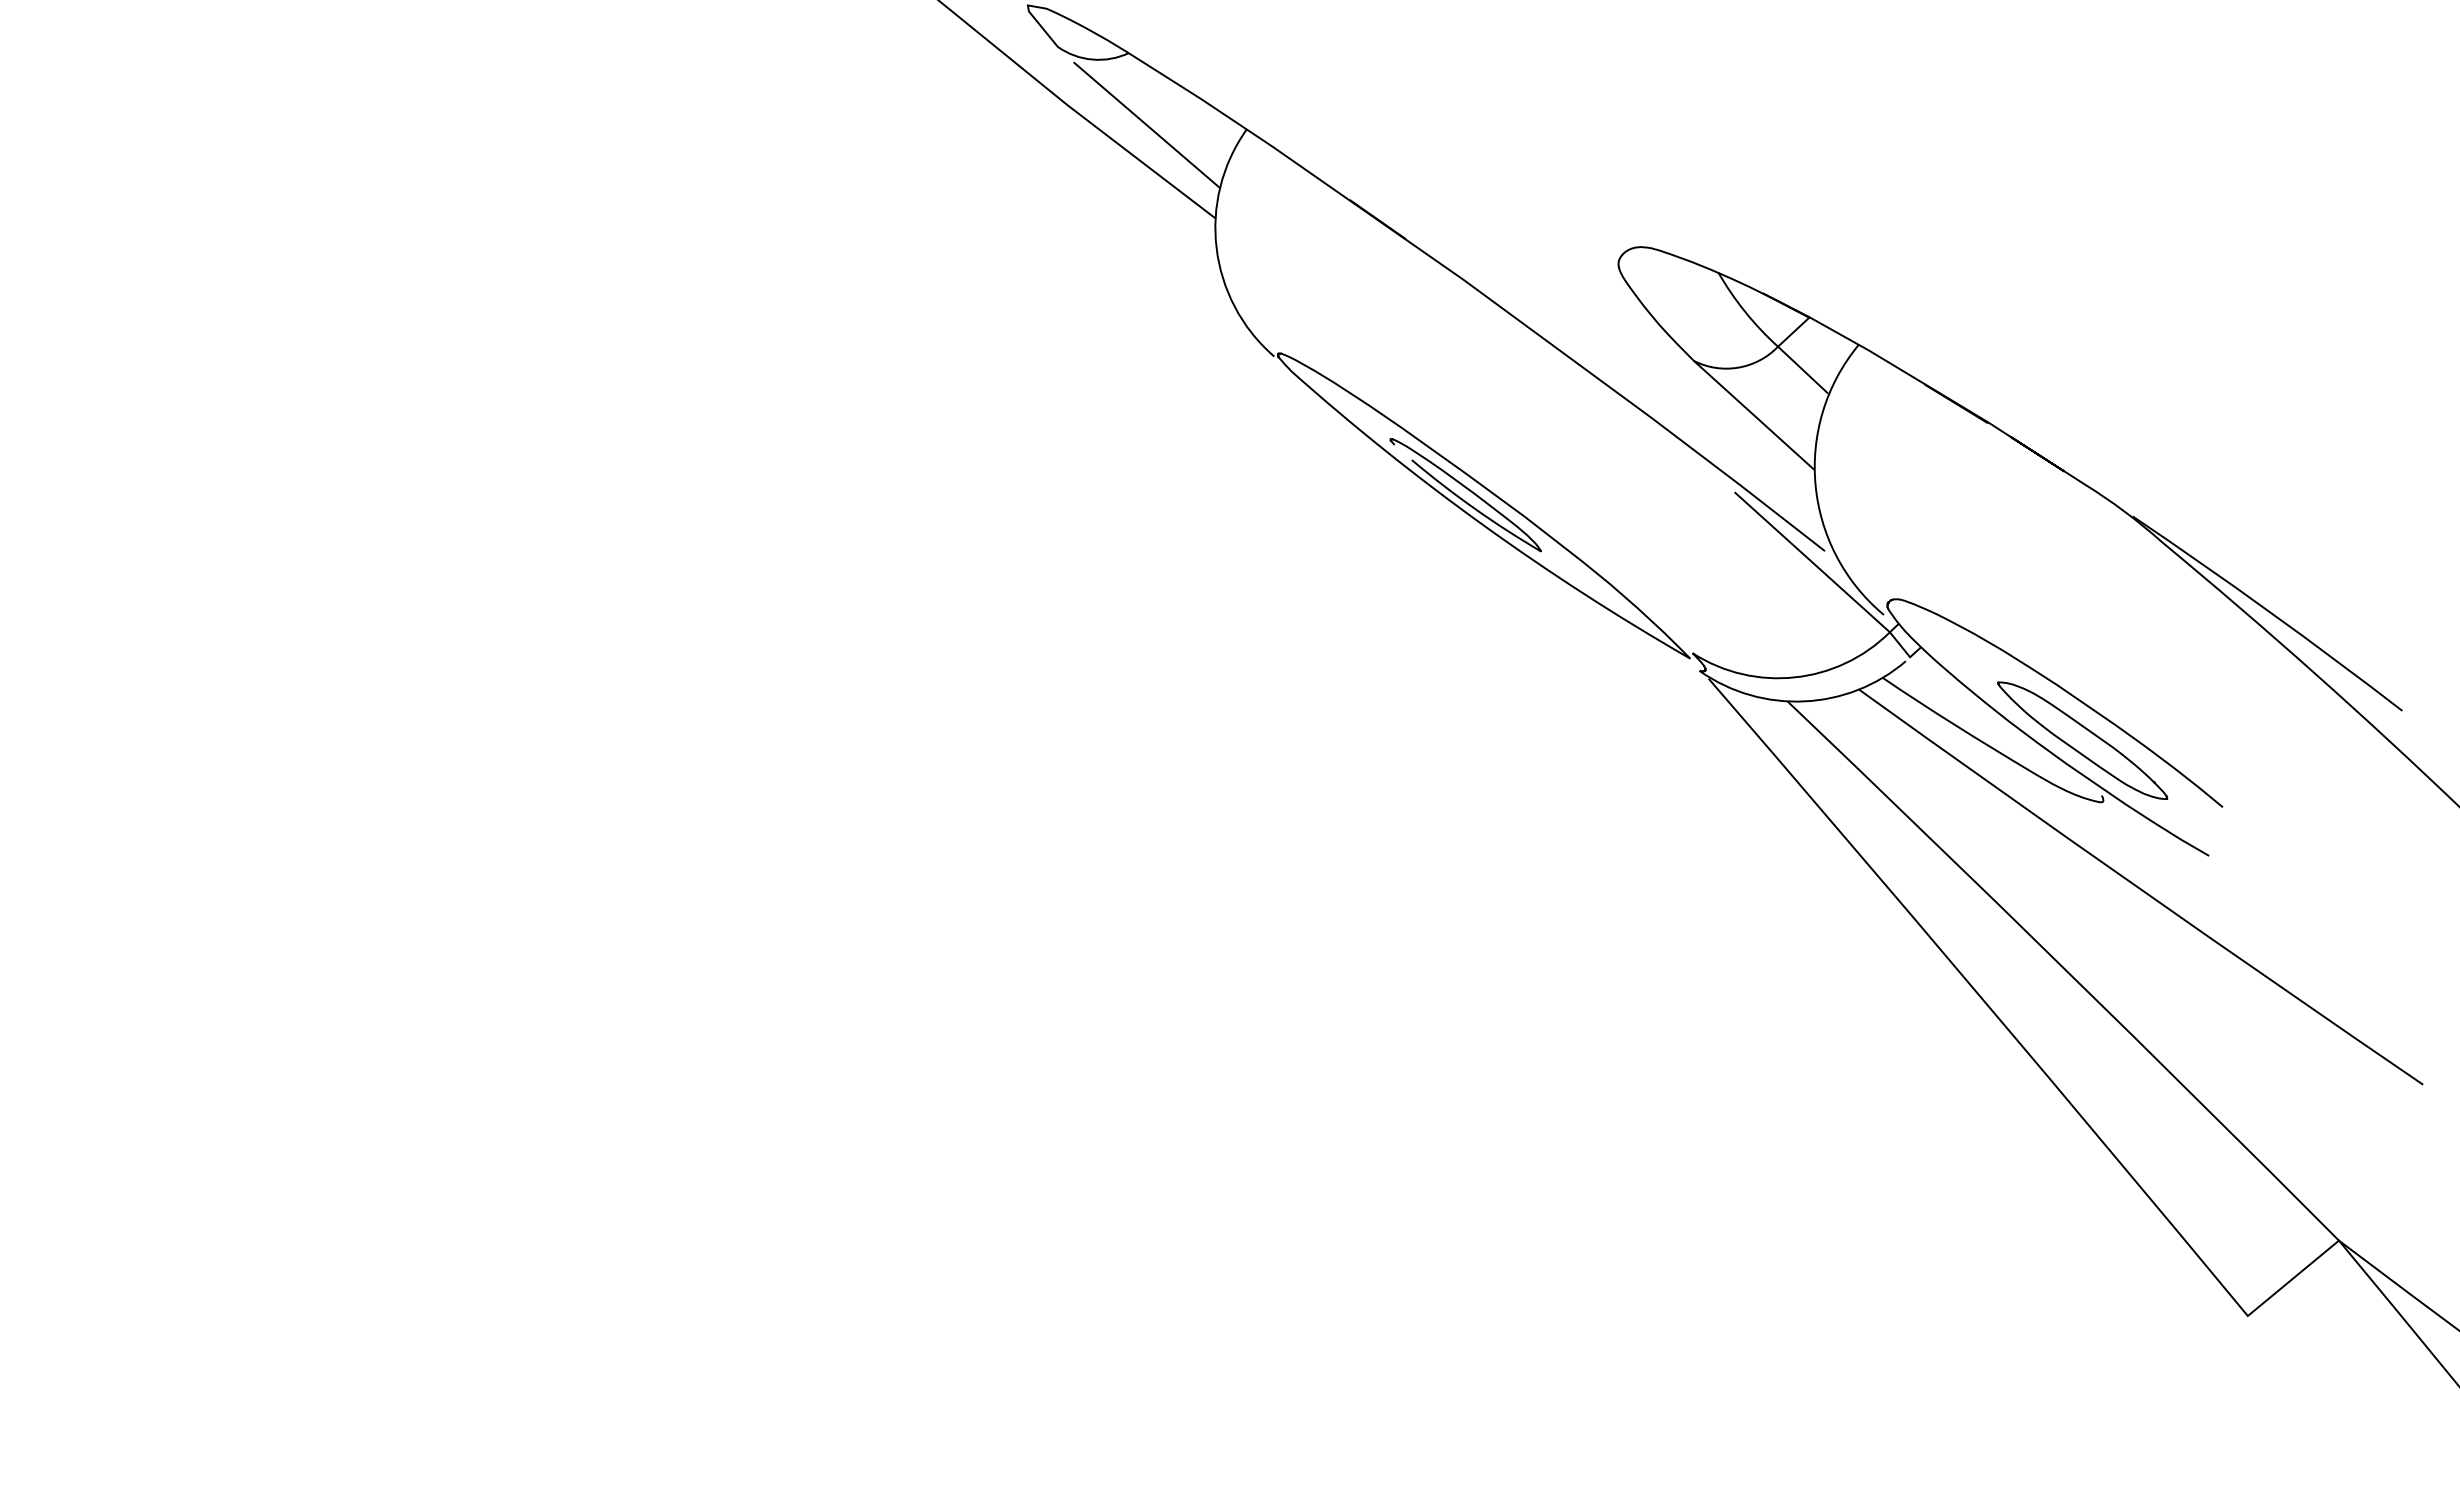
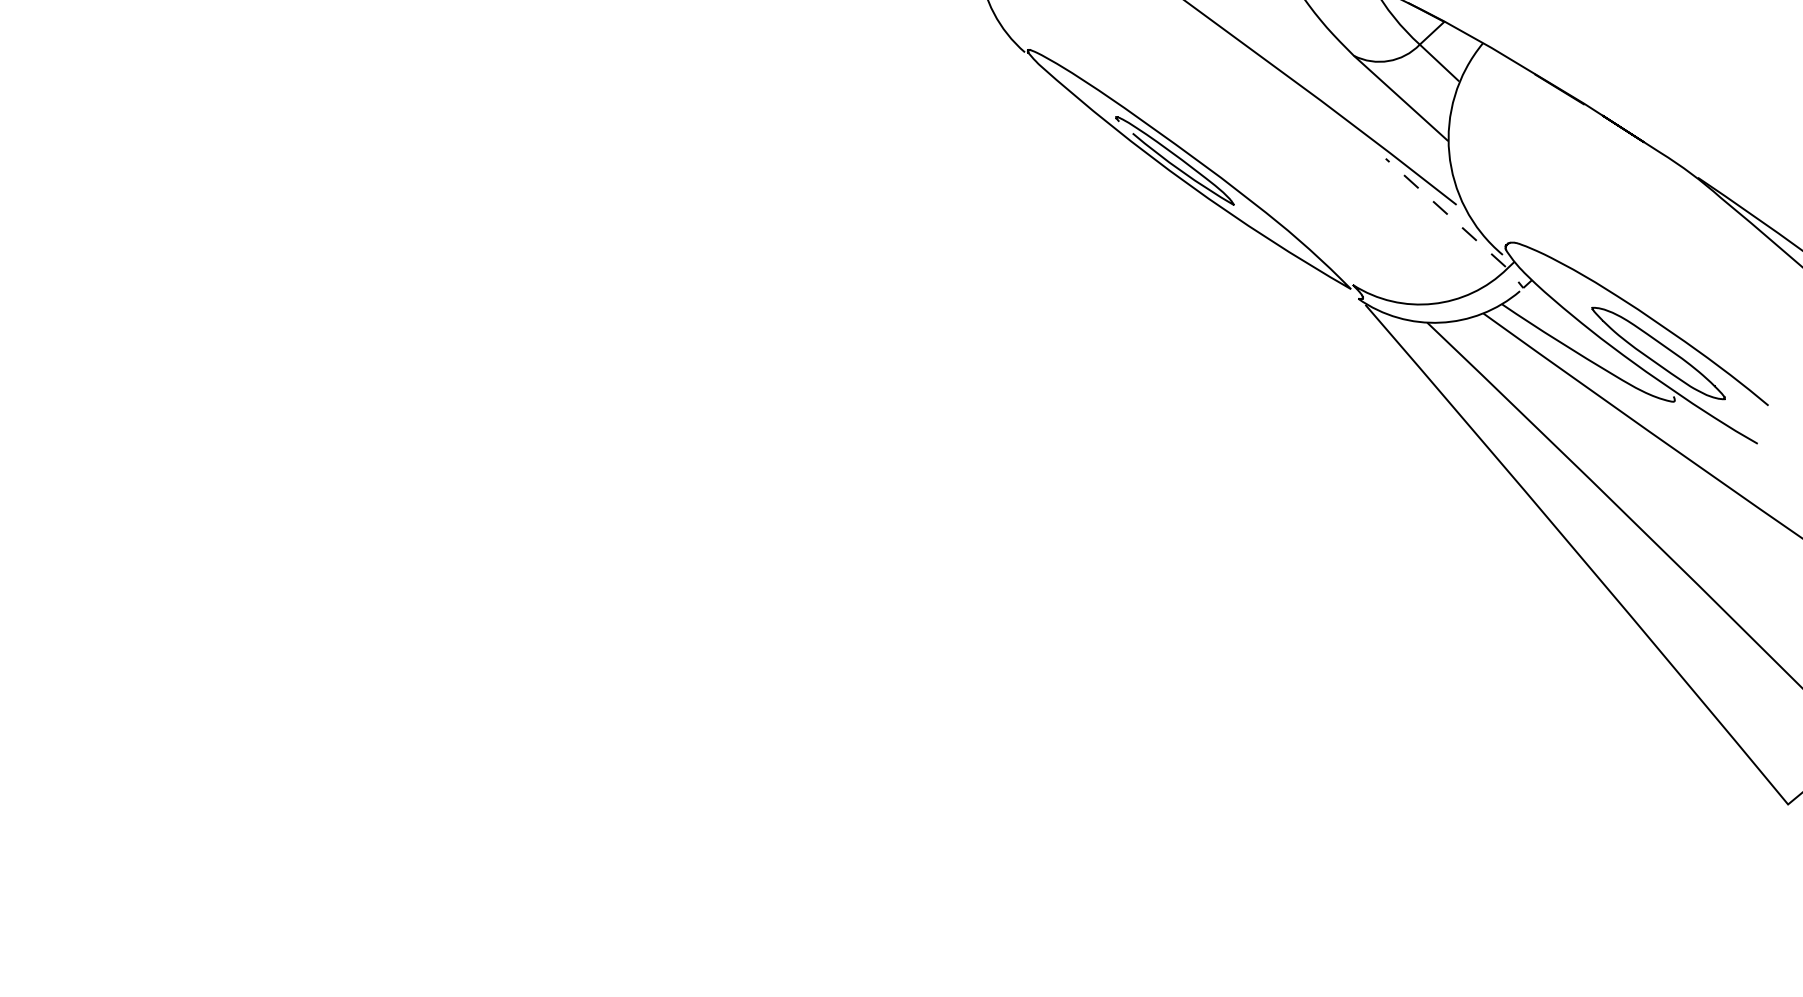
line: (1830, 578) -> (1460, 226), solid -> dashed

